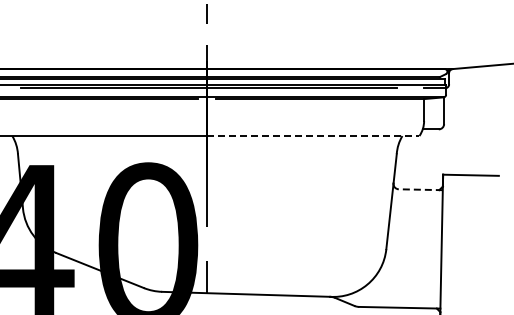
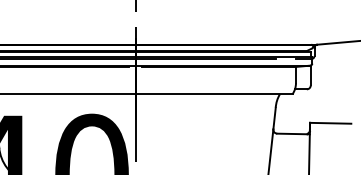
line: (313, 136) -> (214, 94), dashed -> solid
line: (420, 189) -> (293, 133), dashed -> solid

